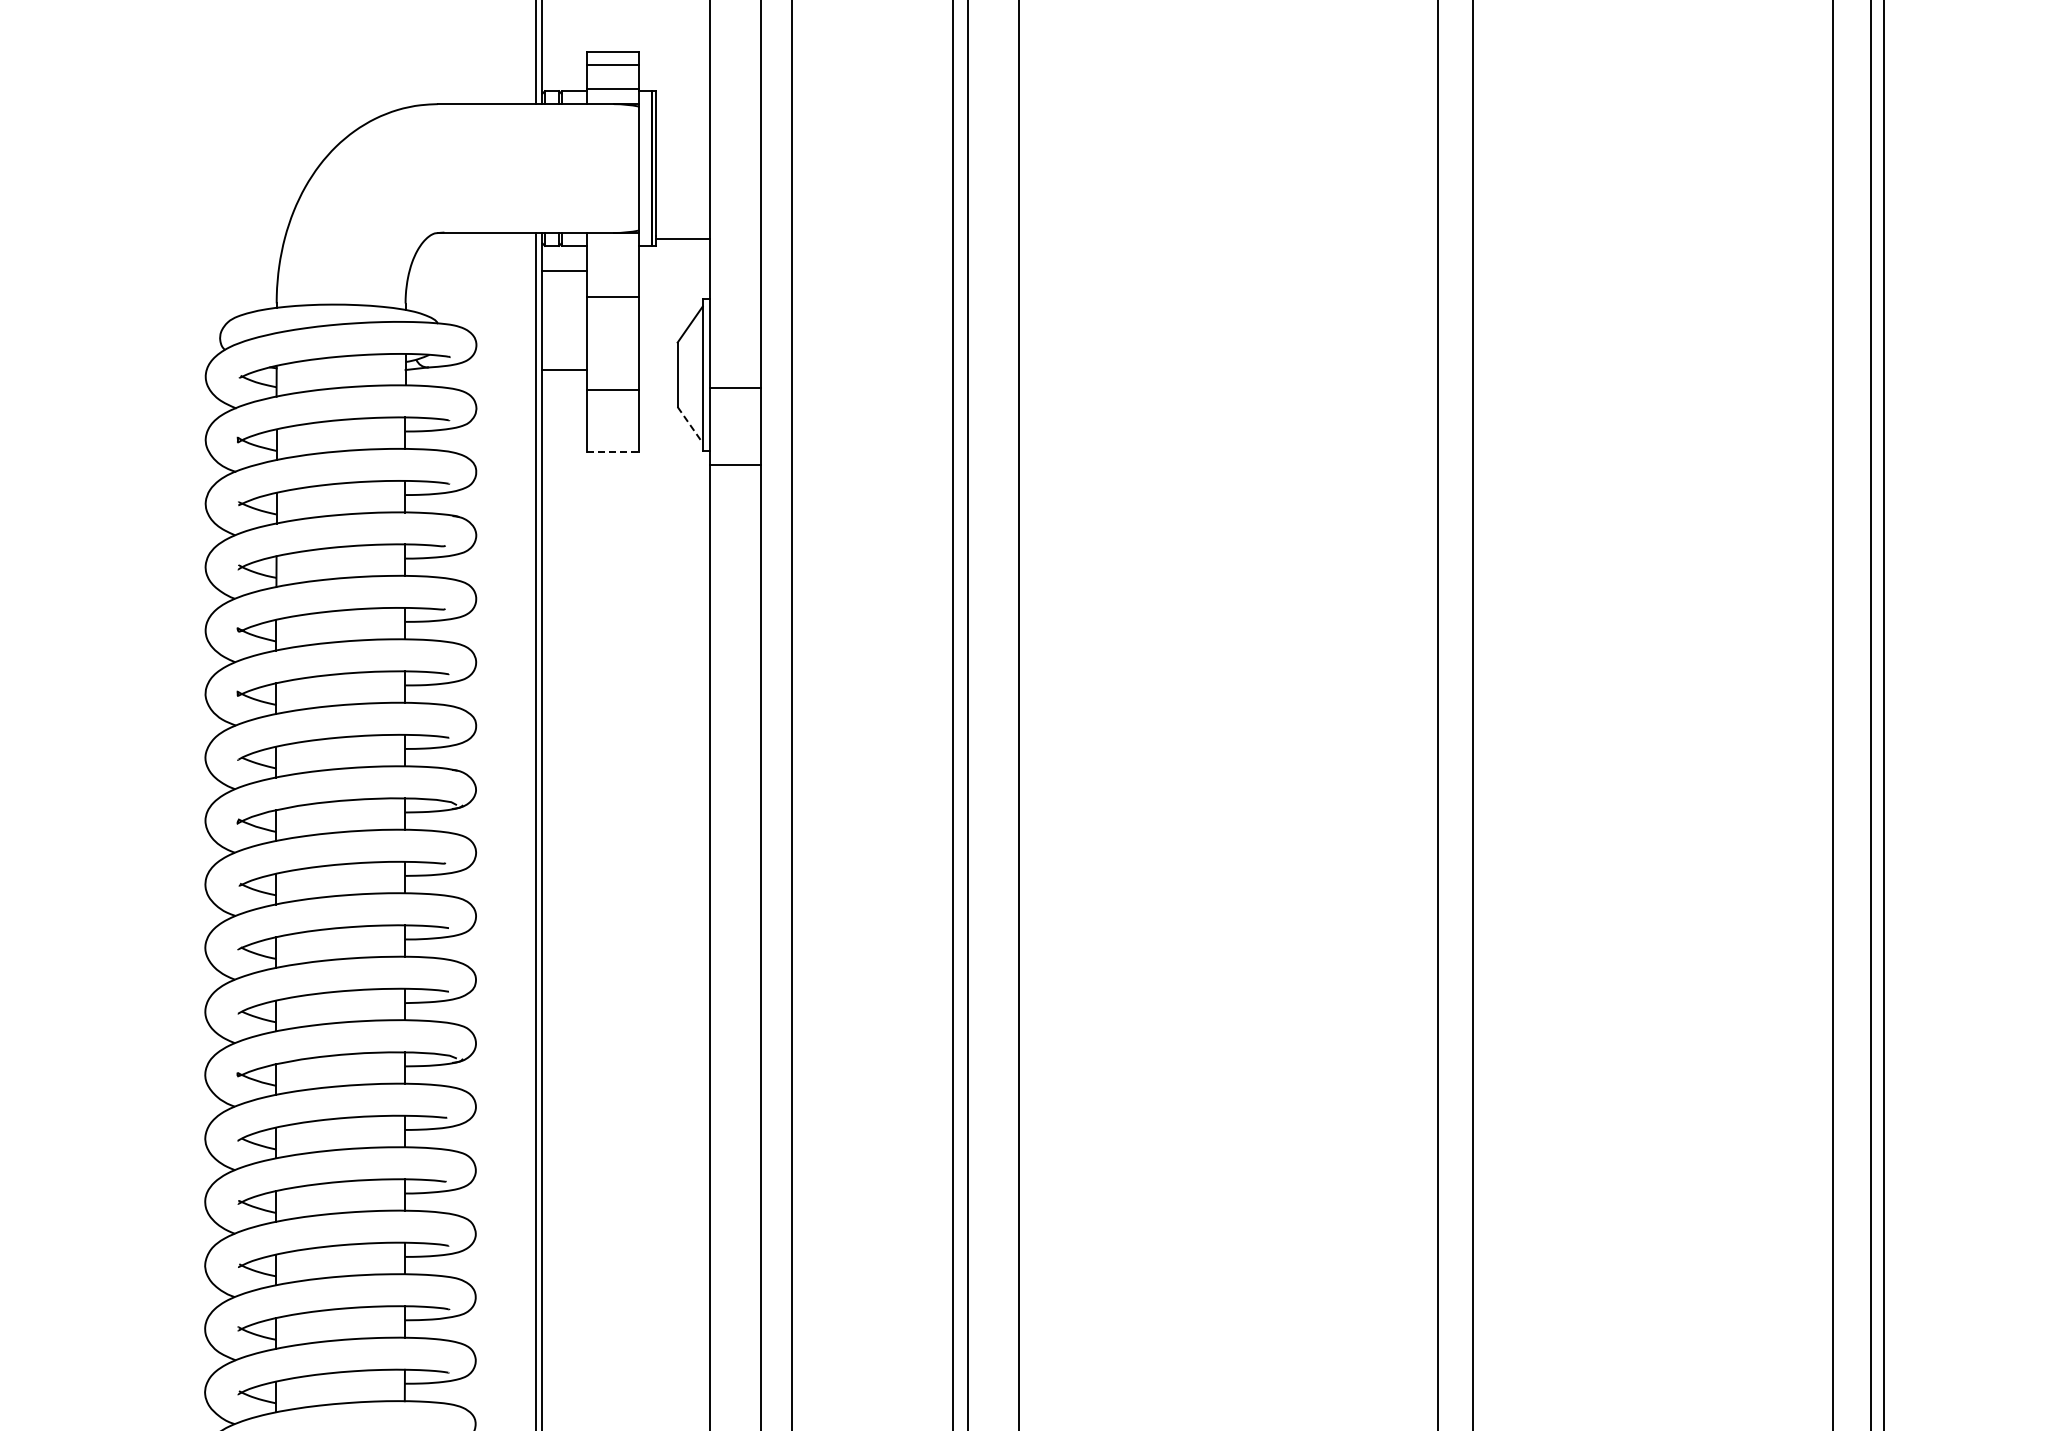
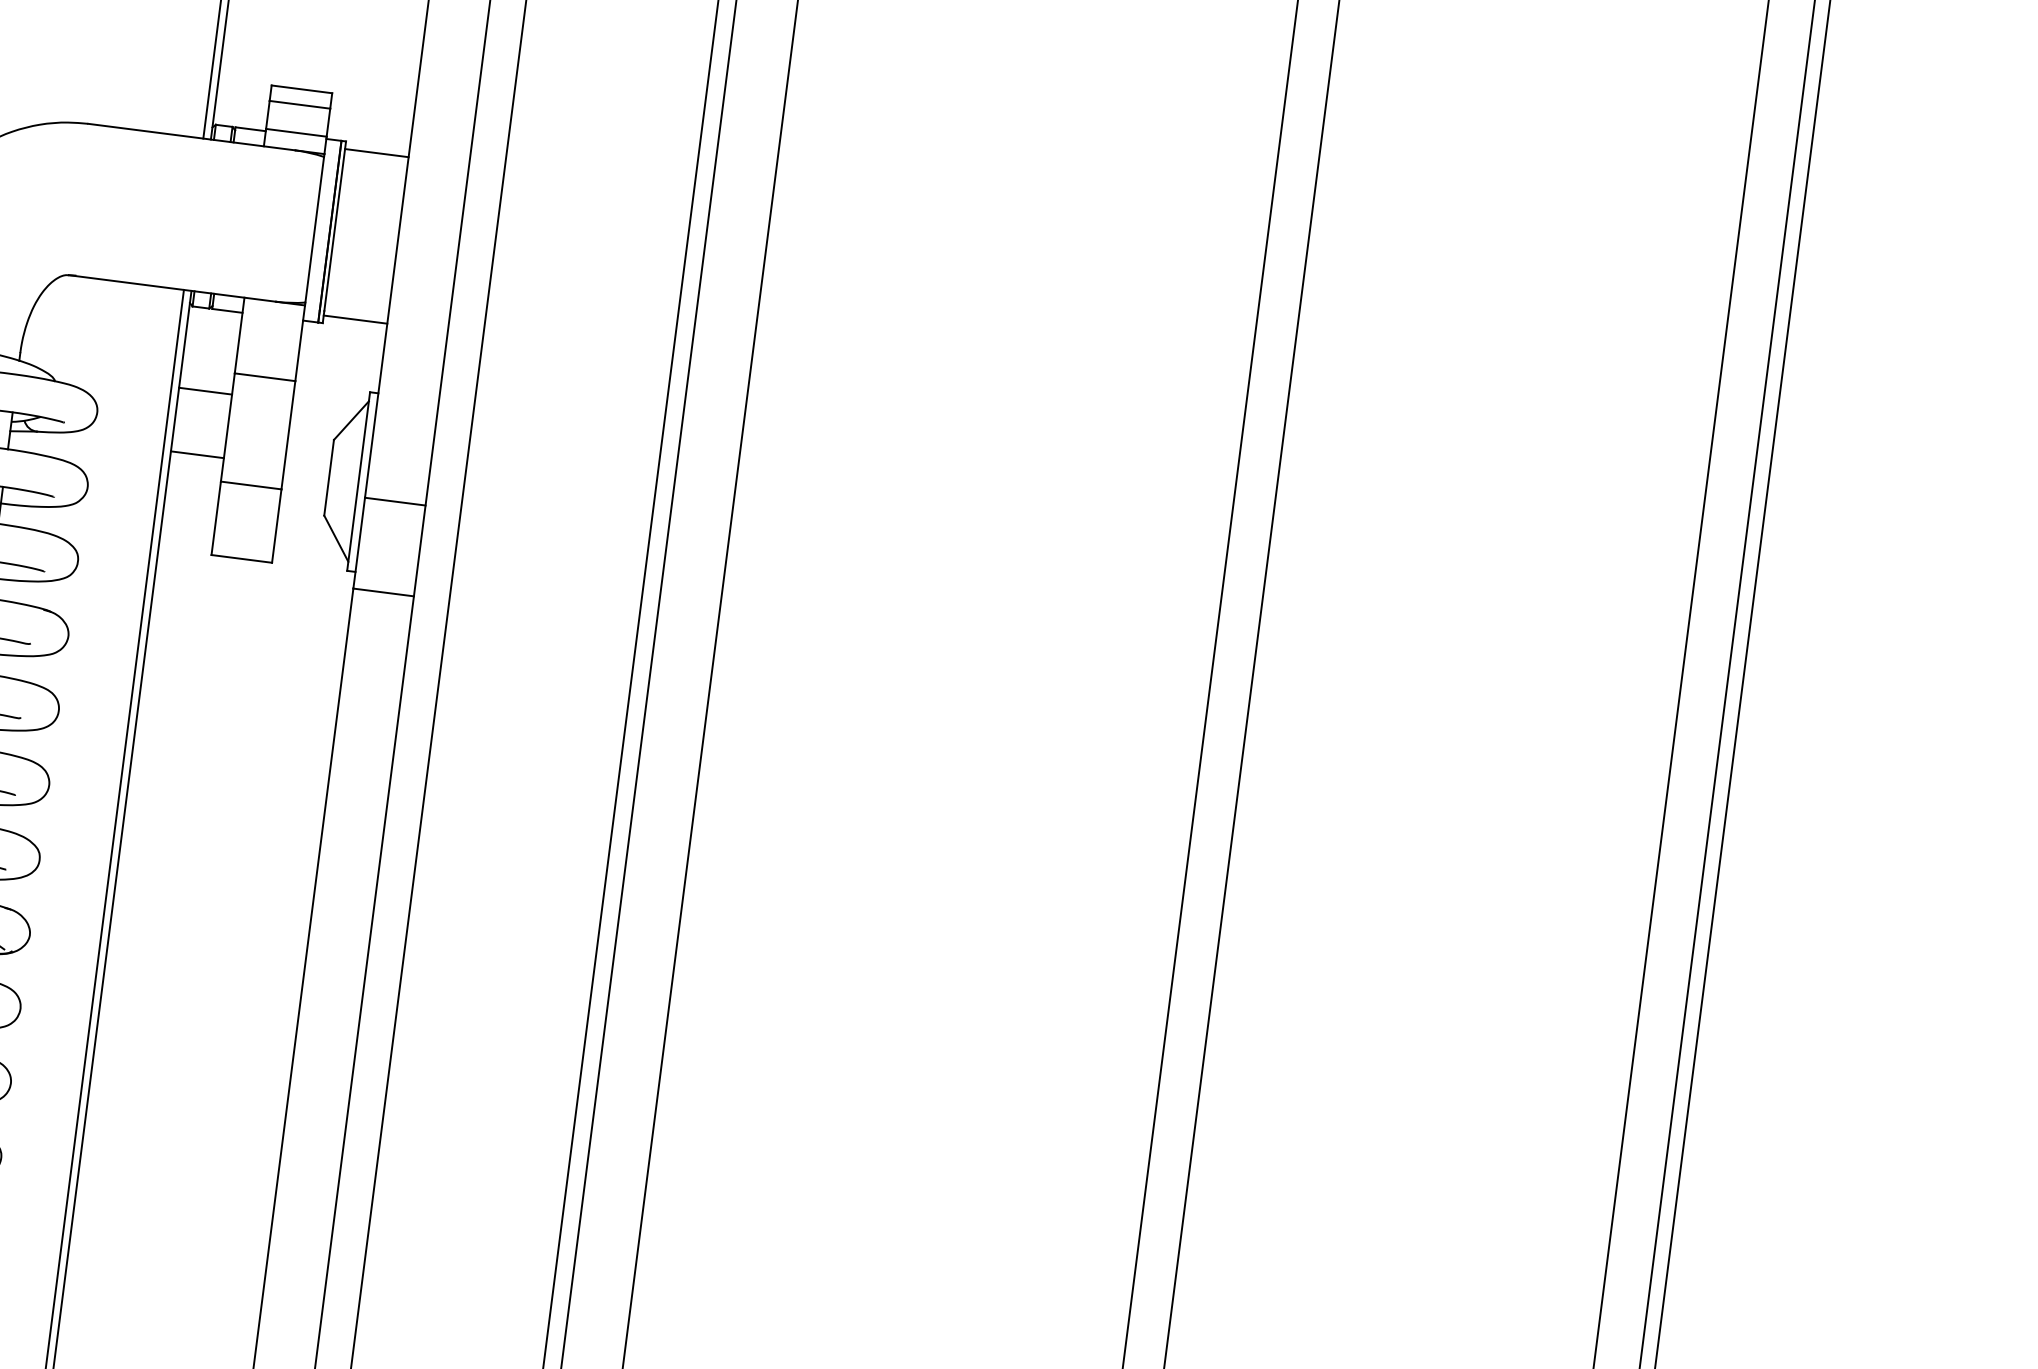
line: (682, 97) -> (376, 152), added
line: (564, 270) -> (205, 391), moved
line: (690, 425) -> (336, 539), dashed -> solid
line: (613, 452) -> (242, 559), dashed -> solid

